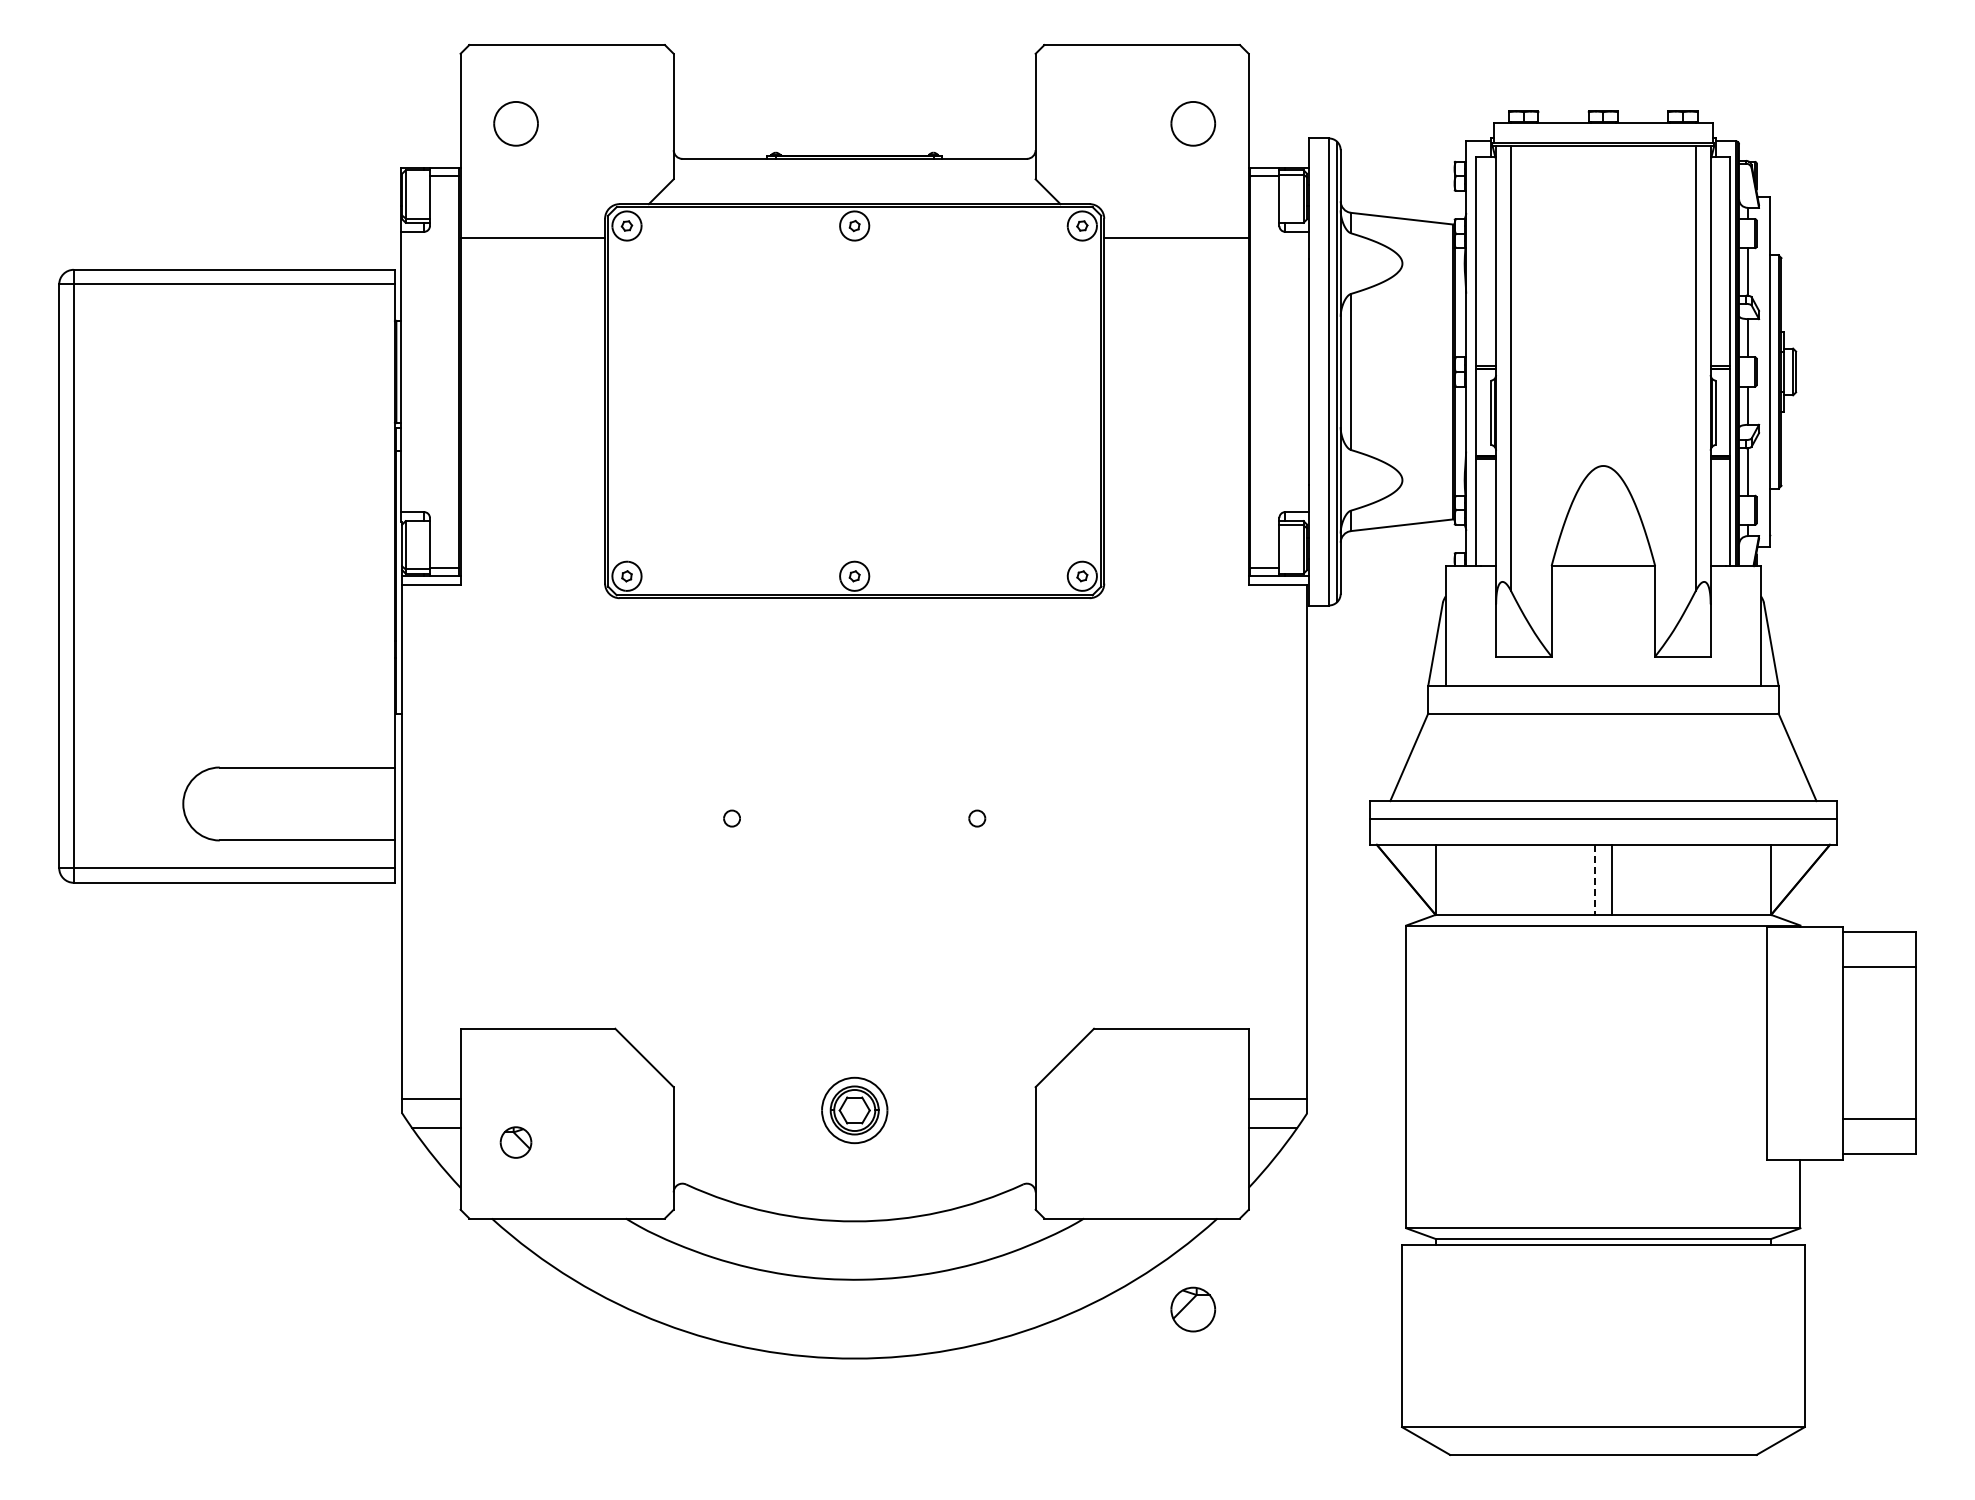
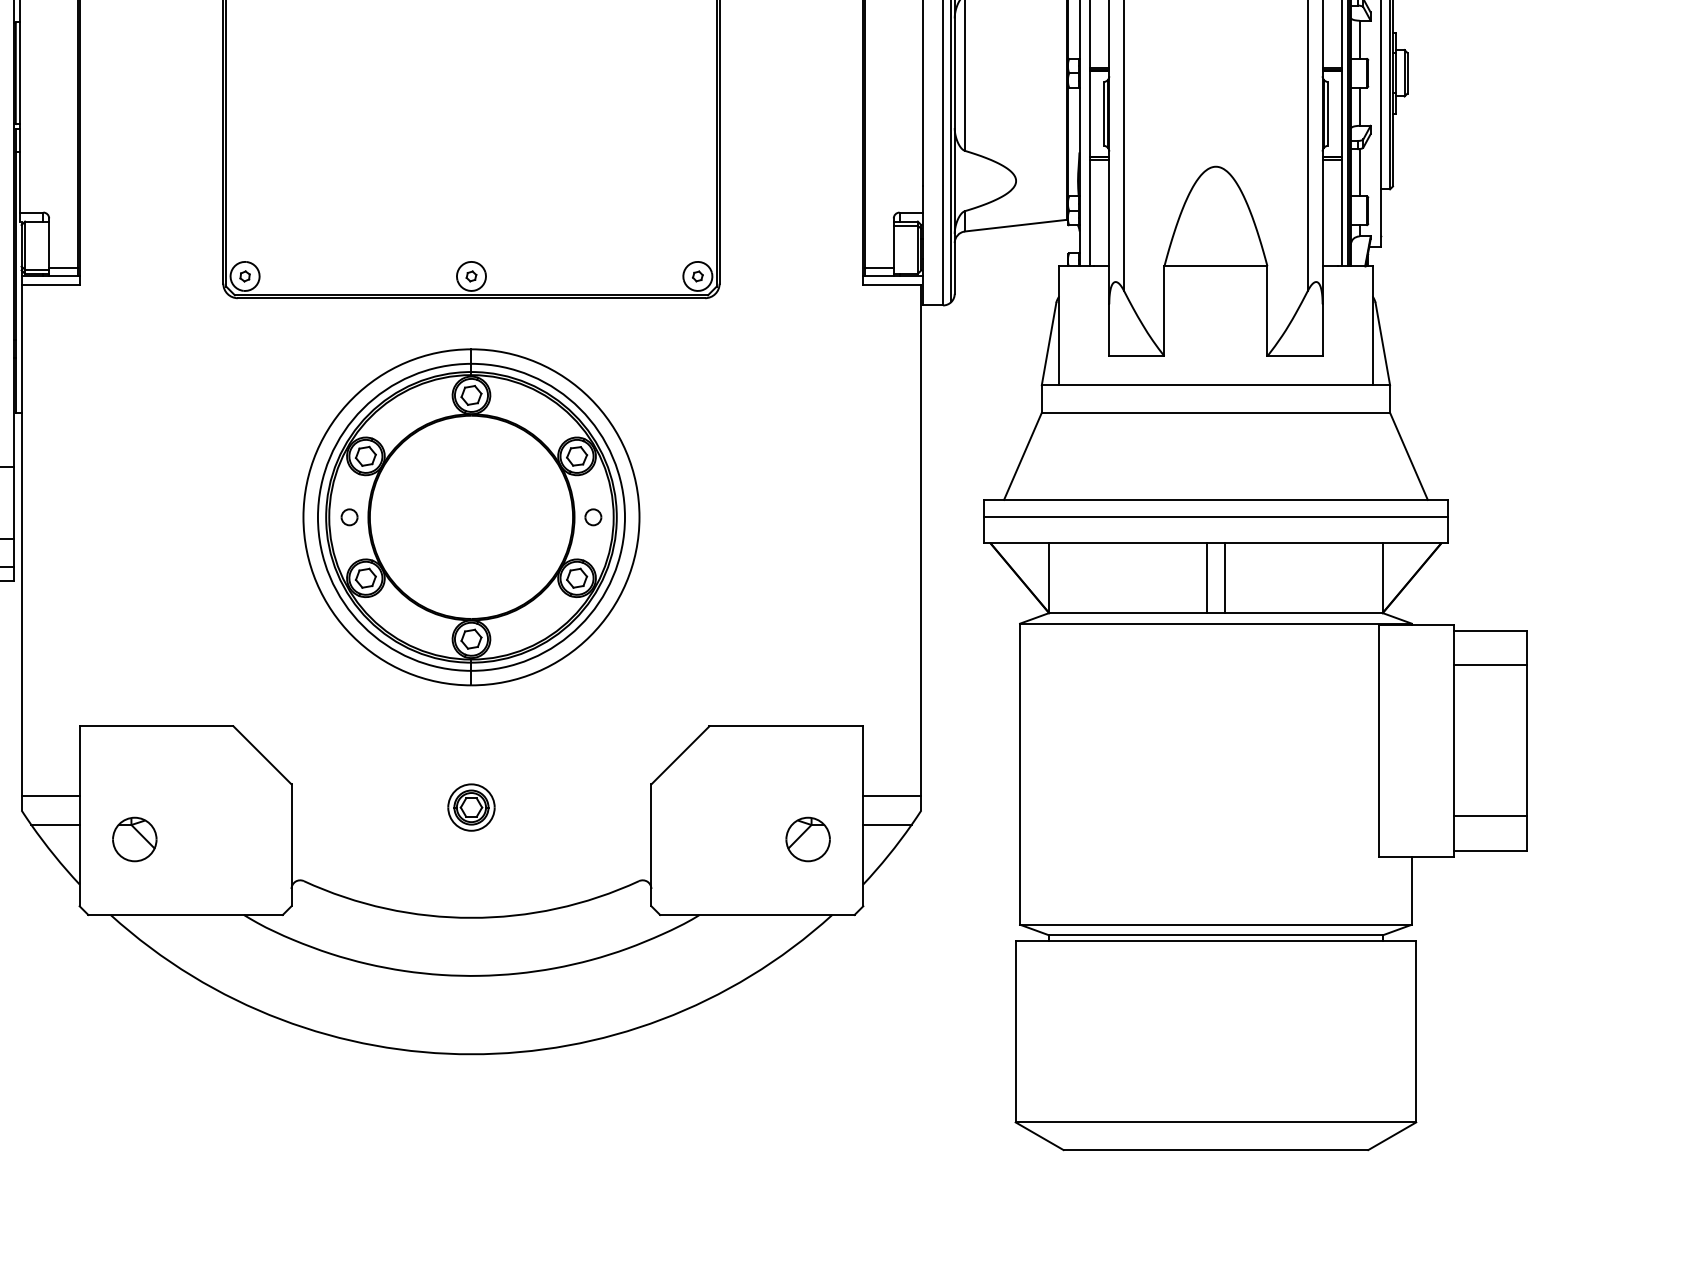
part: (854, 818) -> (471, 517), added
line: (1594, 880) -> (1207, 578), dashed -> solid
part: (854, 1110) -> (471, 807), size x0.71
part: (515, 1142) -> (134, 839), size x1.43
part: (1193, 1309) -> (808, 839), moved

